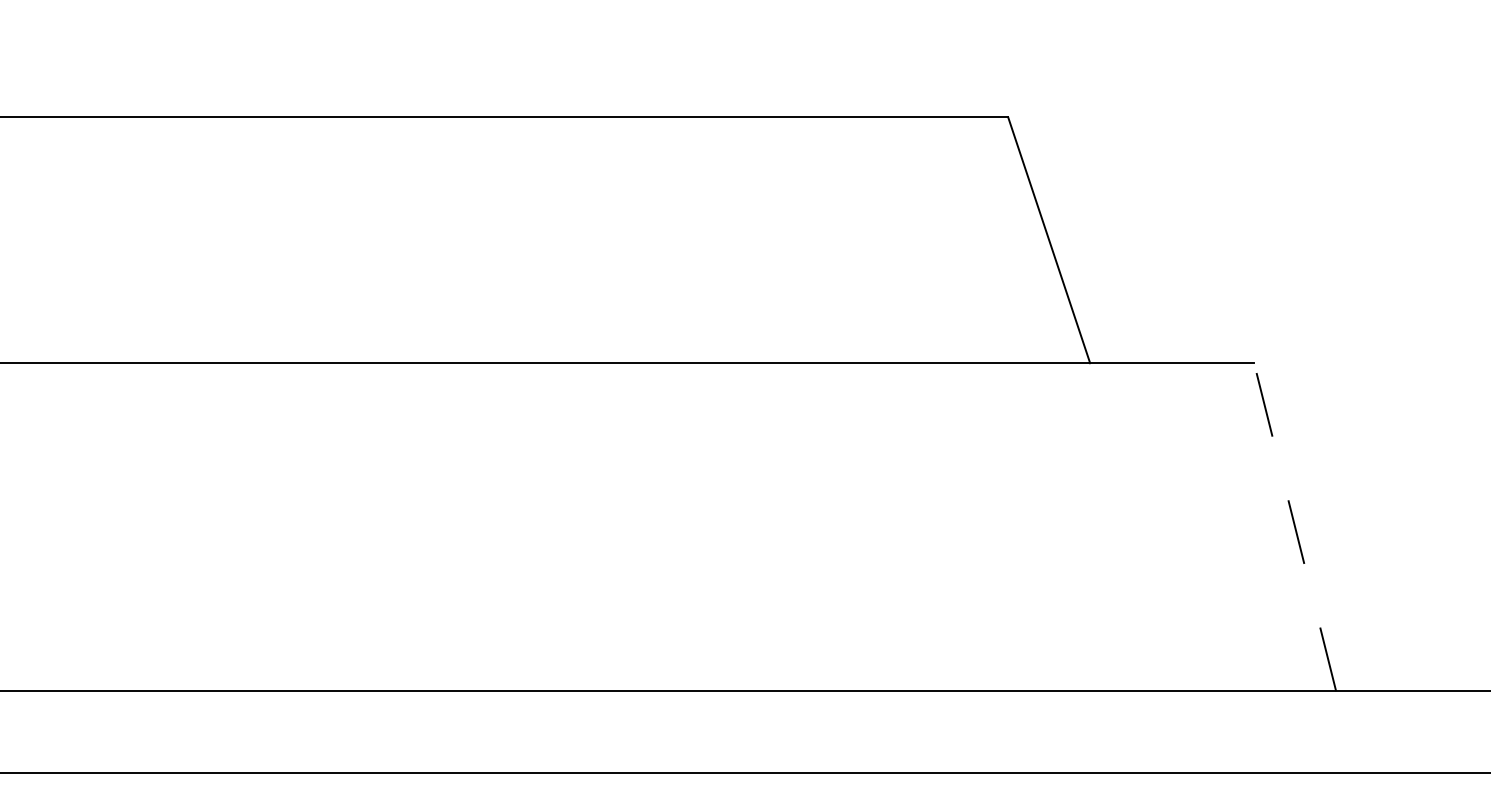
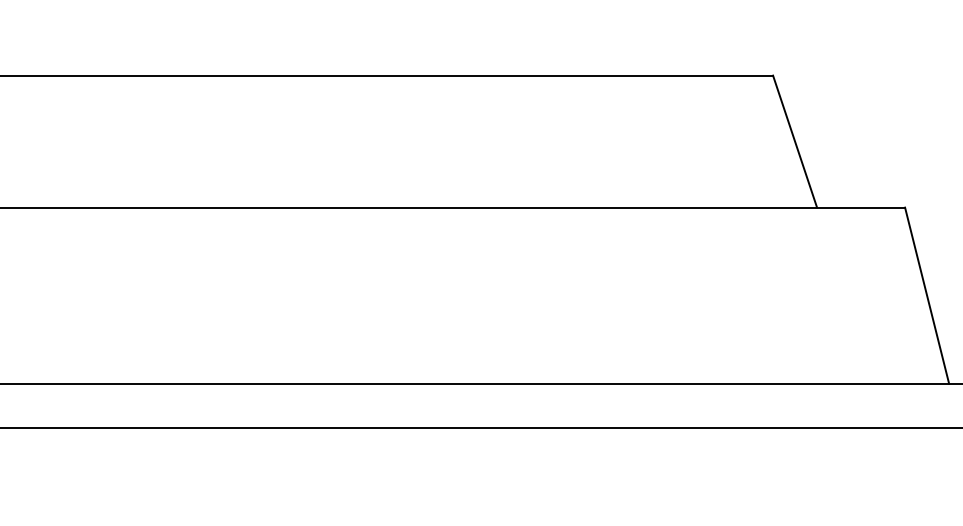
line: (1295, 526) -> (927, 295), dashed -> solid

